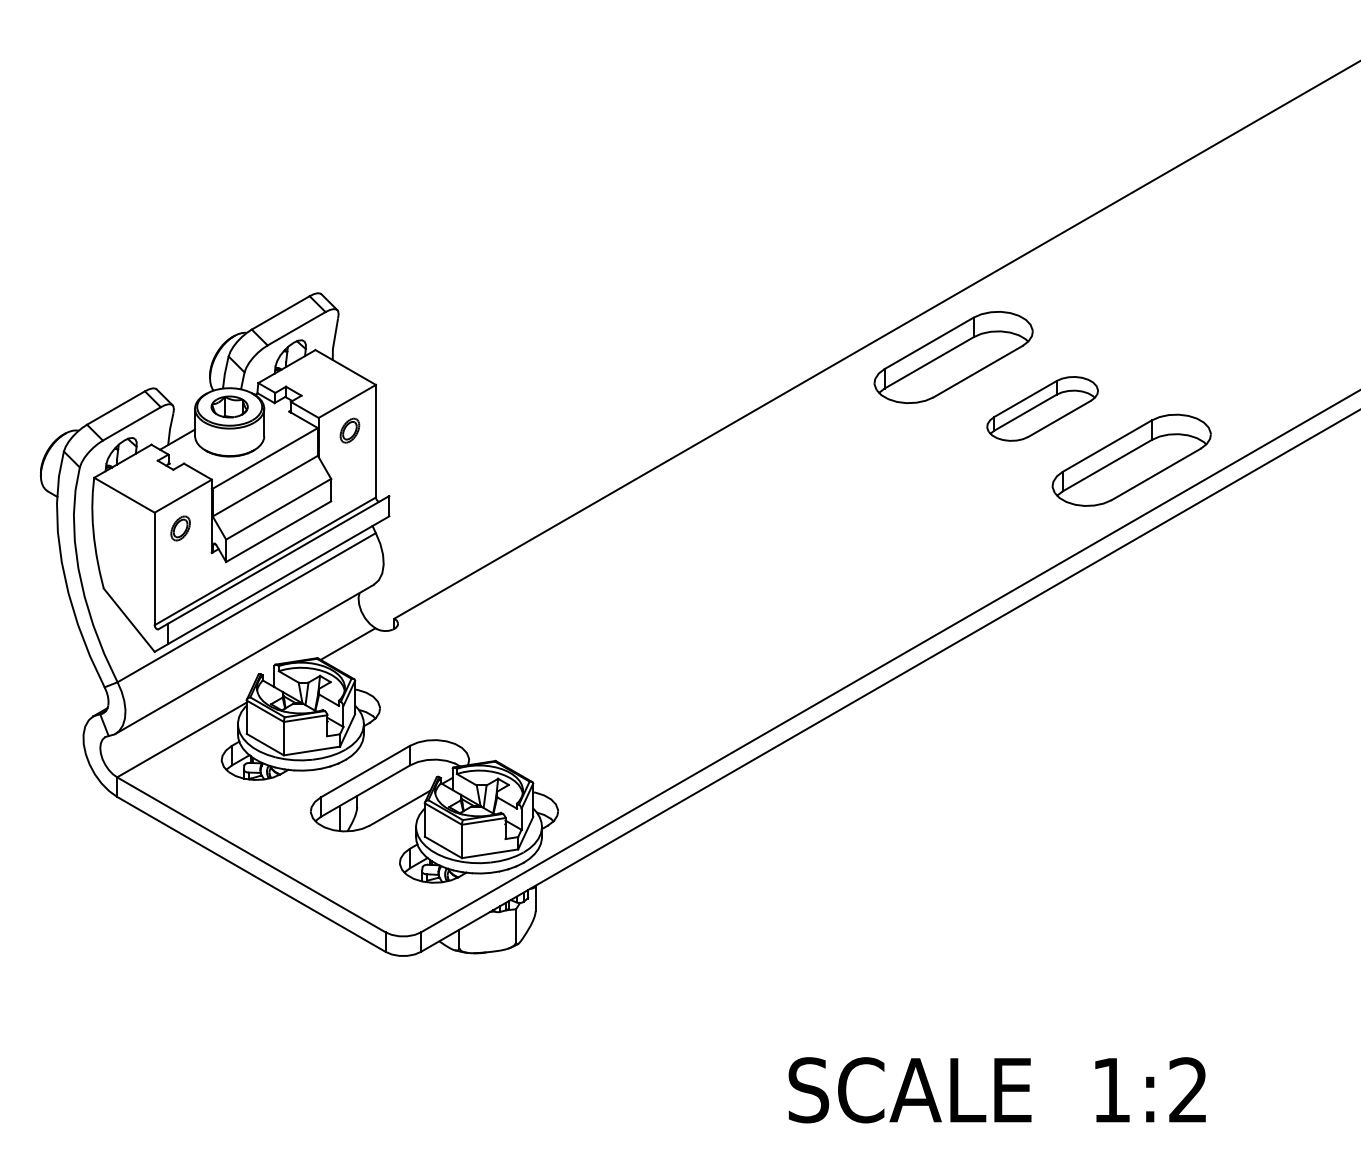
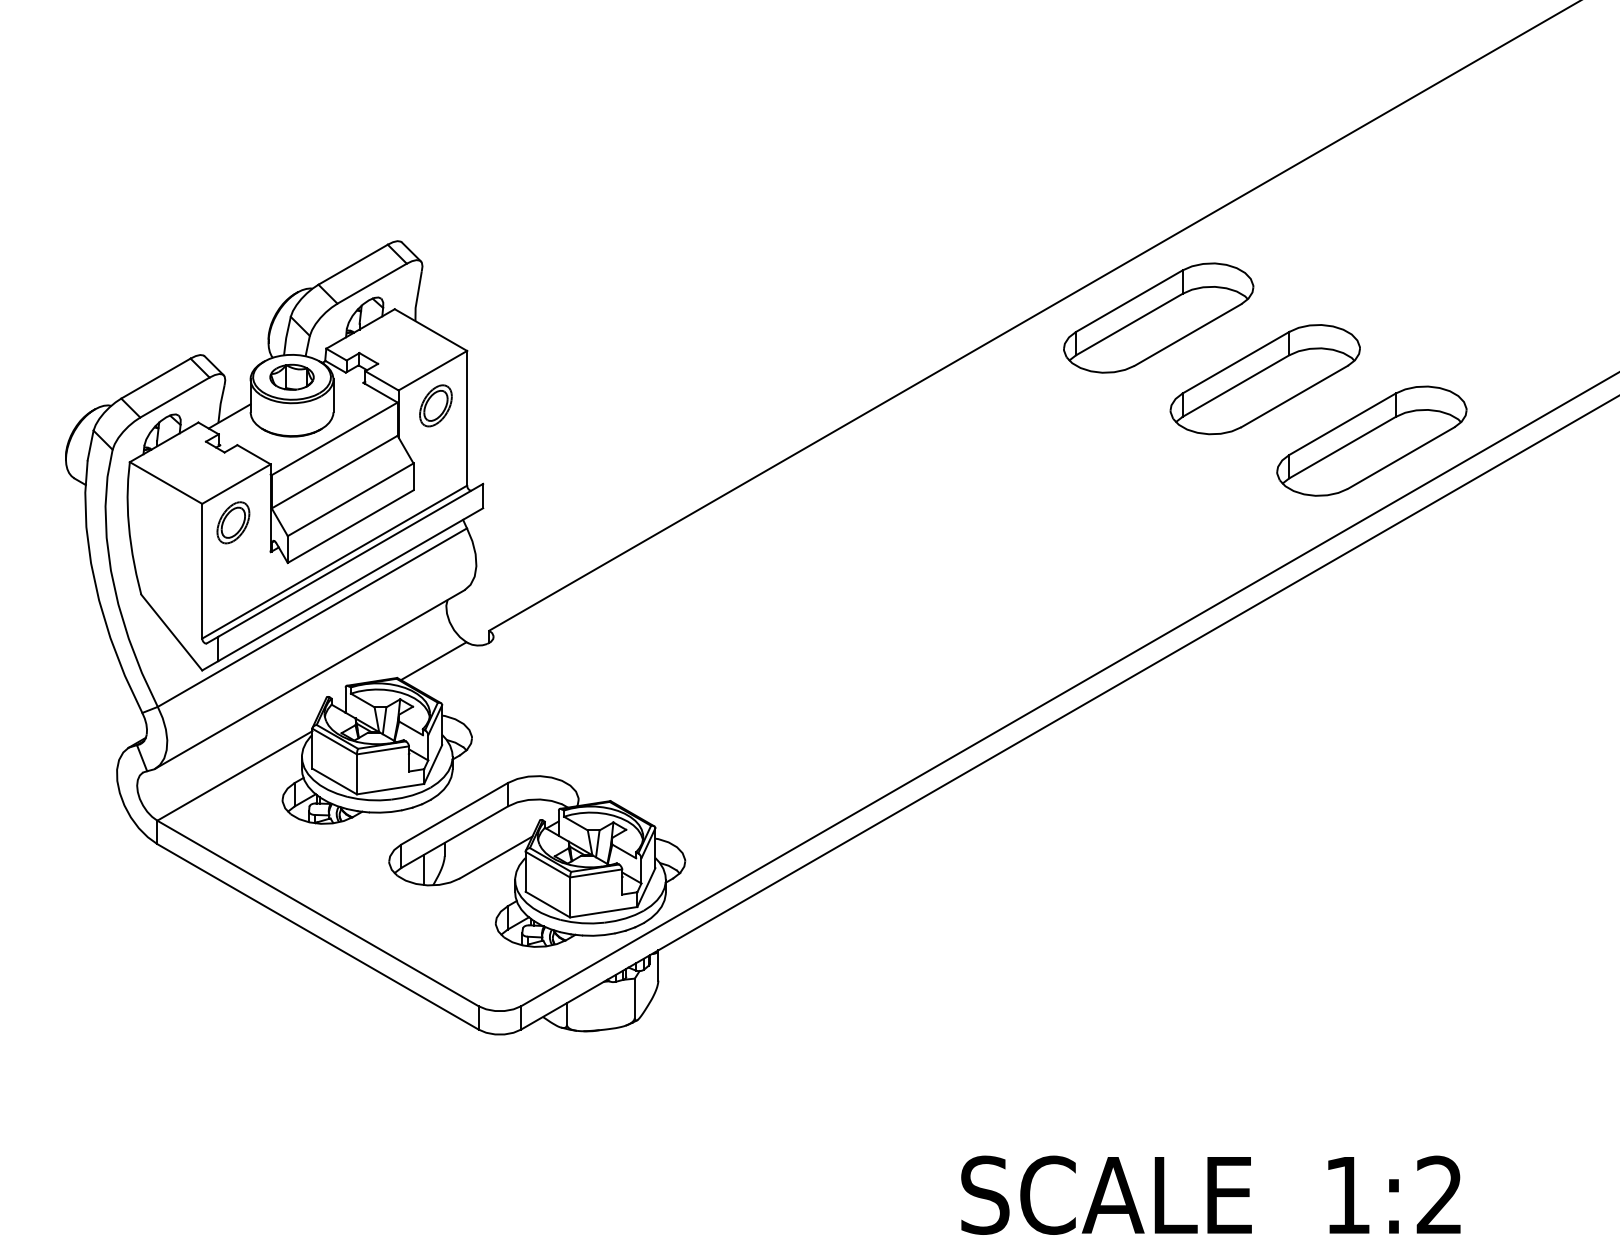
part: (1042, 408) -> (1265, 379), size x1.43
part: (349, 430) -> (435, 405), size x1.43
part: (180, 528) -> (233, 522), size x1.43

